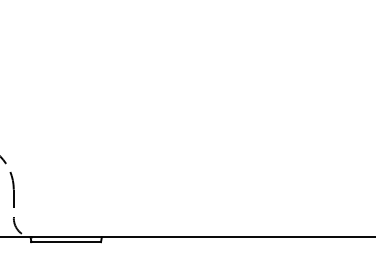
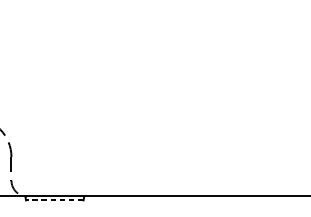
line: (66, 242) -> (55, 200), solid -> dashed

